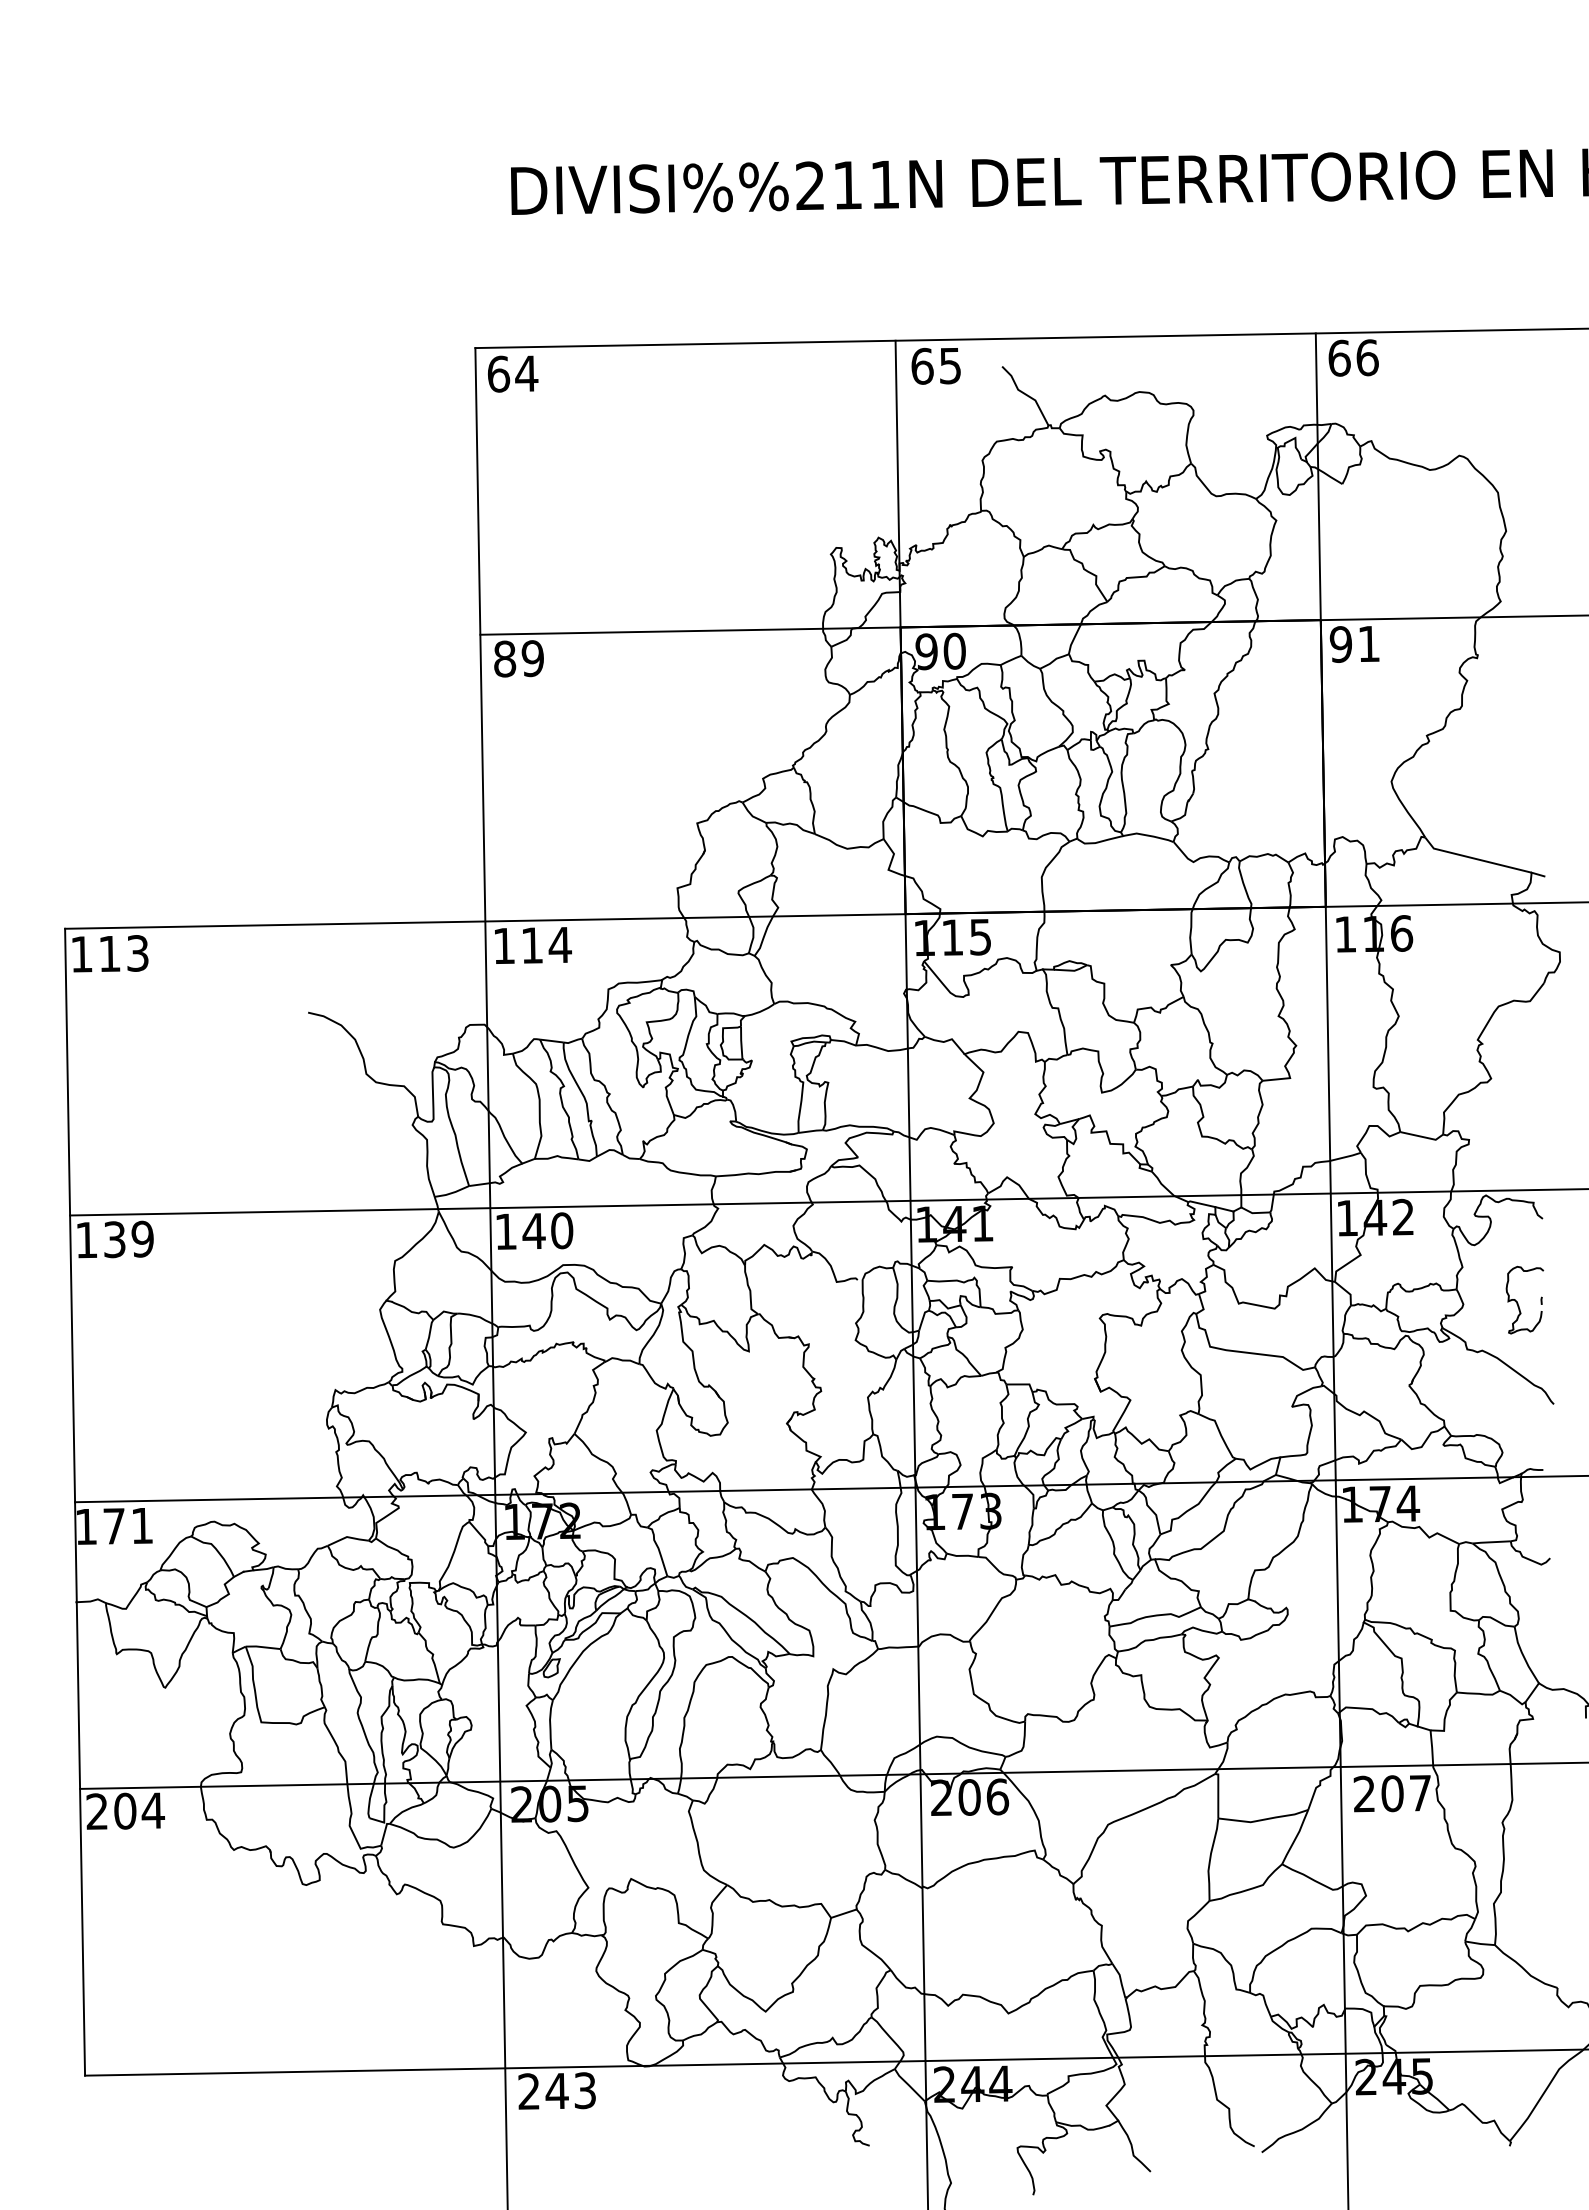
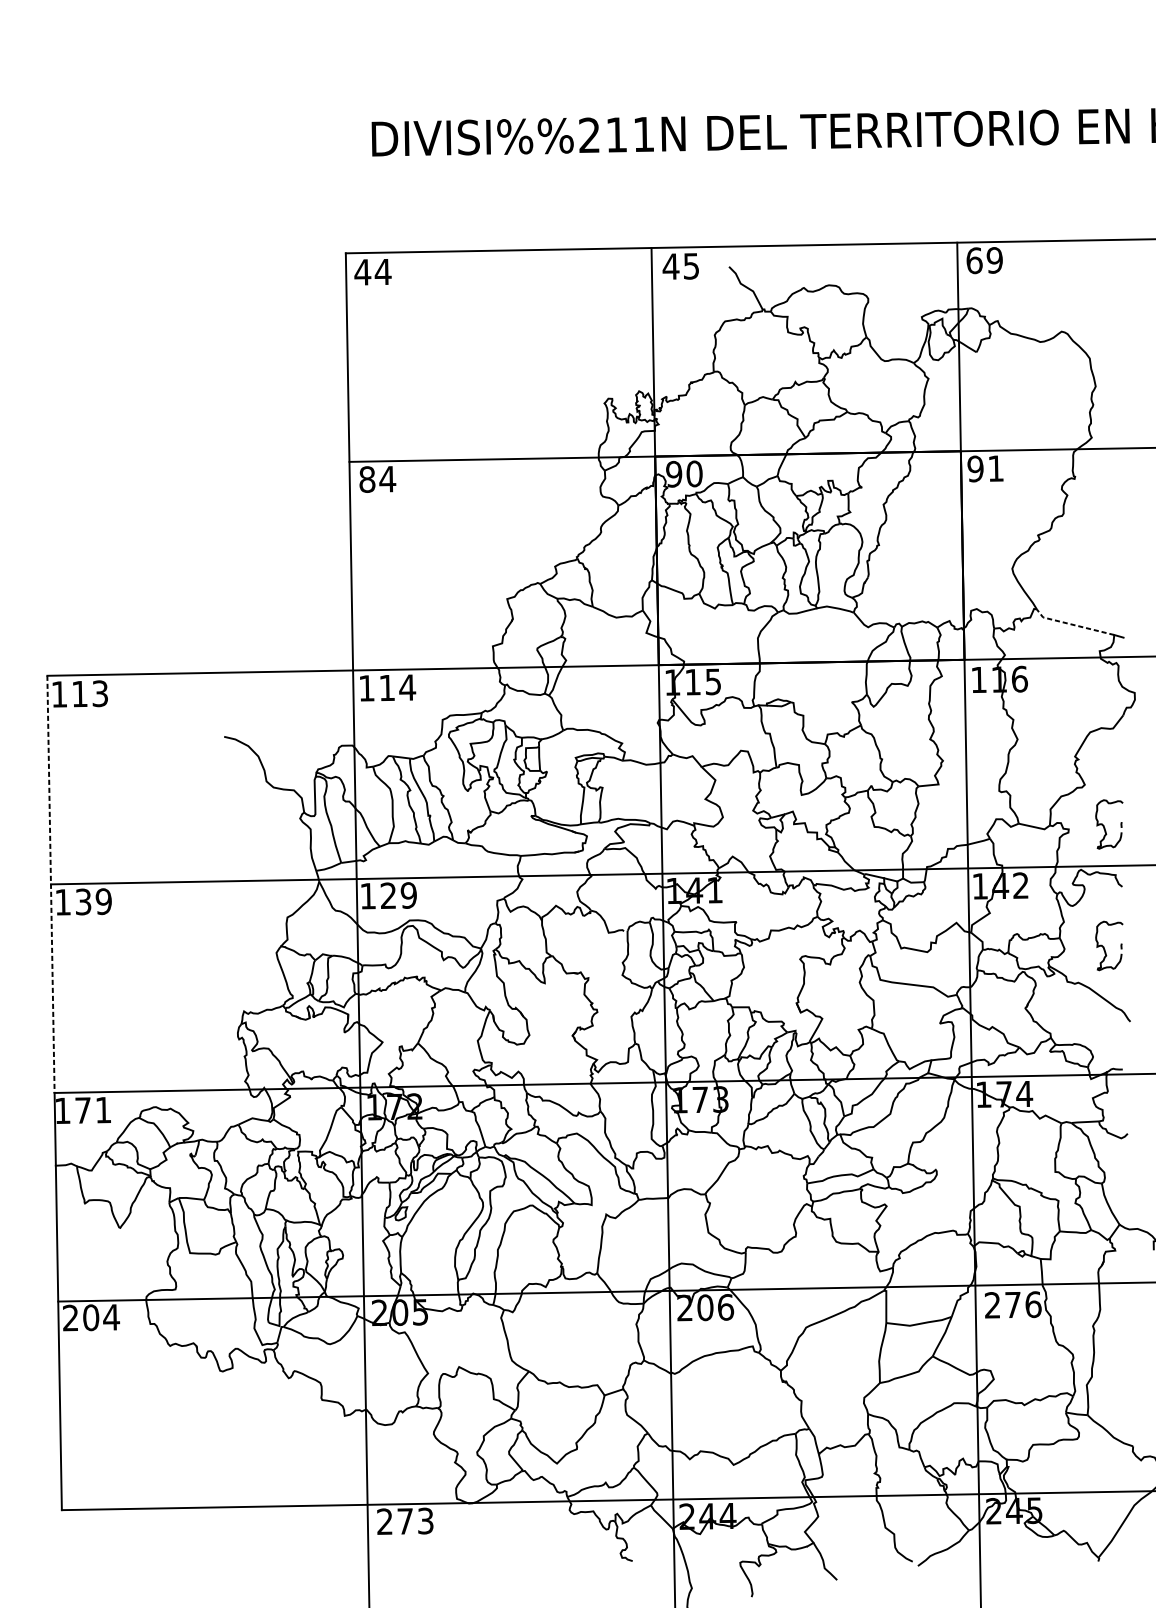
text: (1367, 357) -> (994, 260), 66 -> 69
text: (922, 365) -> (671, 266), 65 -> 45
text: (498, 373) -> (362, 271), 64 -> 44
text: (532, 658) -> (387, 479), 89 -> 84
line: (1475, 858) -> (1073, 624), solid -> dashed
part: (1518, 1136) -> (1104, 826), added
line: (70, 1215) -> (51, 884), solid -> dashed
text: (547, 1230) -> (398, 895), 140 -> 129
text: (1406, 1793) -> (1023, 1304), 207 -> 276
text: (556, 2091) -> (404, 1521), 243 -> 273

